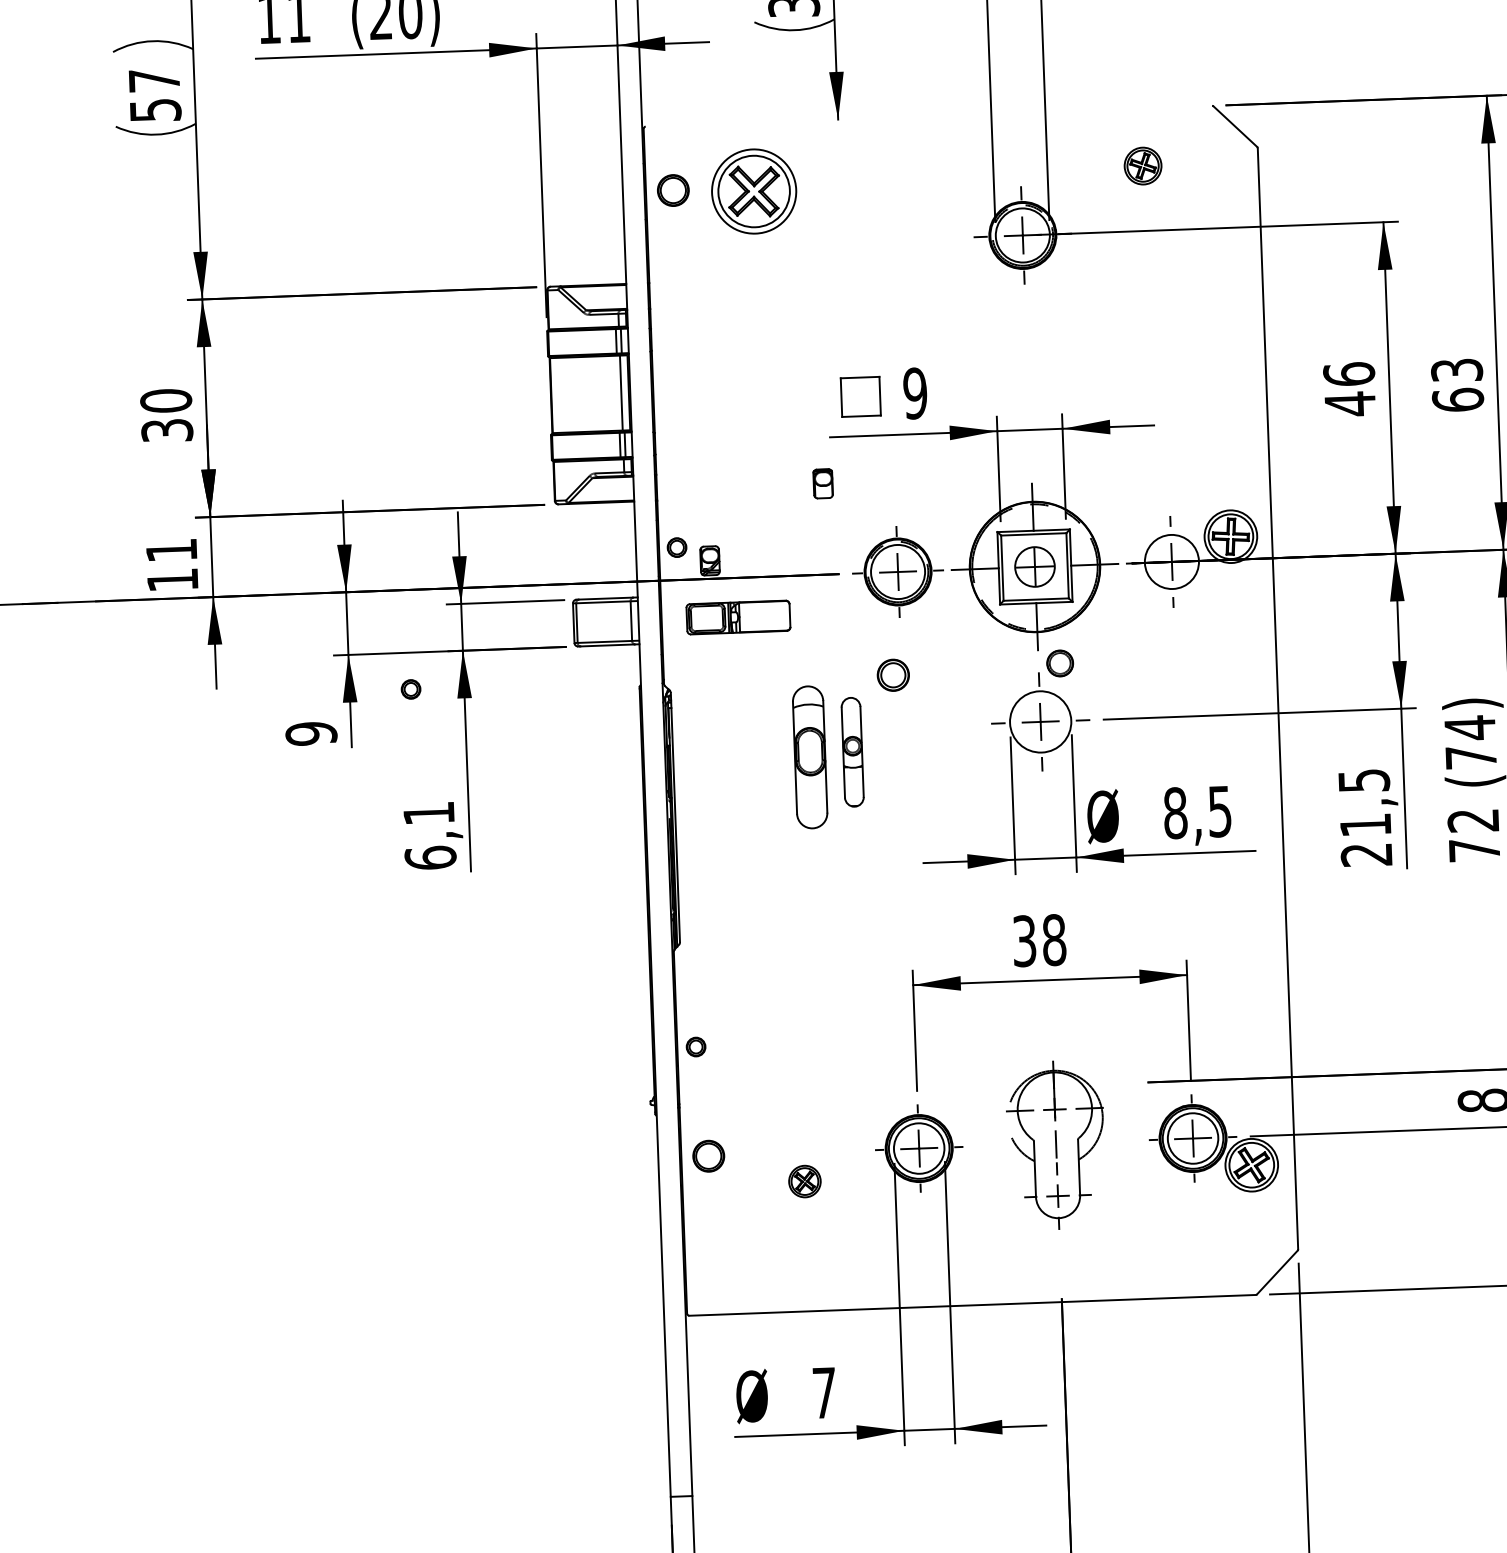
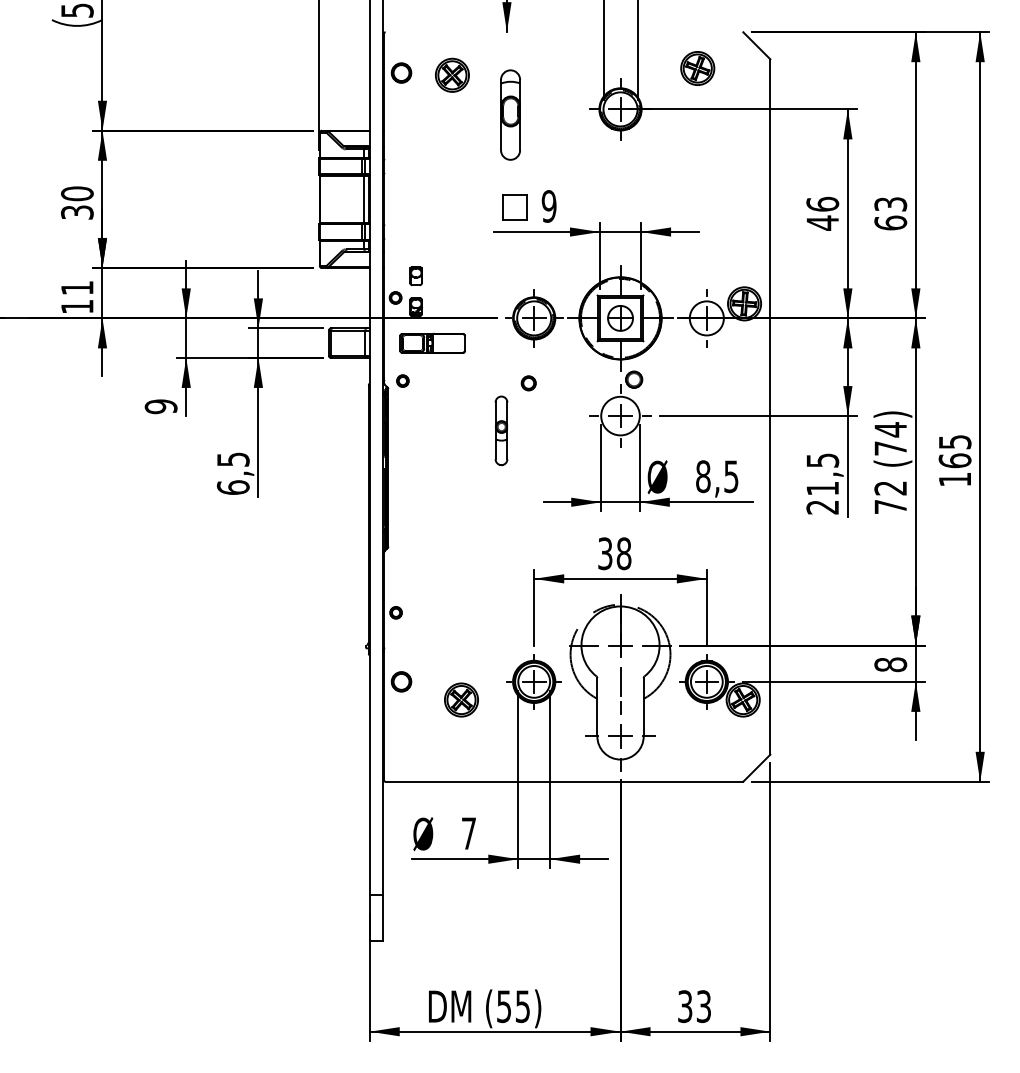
part: (1142, 166) -> (697, 68), size x1.43
part: (754, 189) -> (452, 74), size x0.62
part: (822, 482) -> (415, 275), moved
part: (892, 675) -> (528, 383), size x0.71
part: (410, 688) -> (402, 380), moved
part: (809, 756) -> (510, 114), moved
text: (429, 813) -> (233, 459), 6,1 -> 6,5
part: (1056, 1144) -> (620, 682), size x1.67
part: (804, 1180) -> (461, 699), size x1.67

